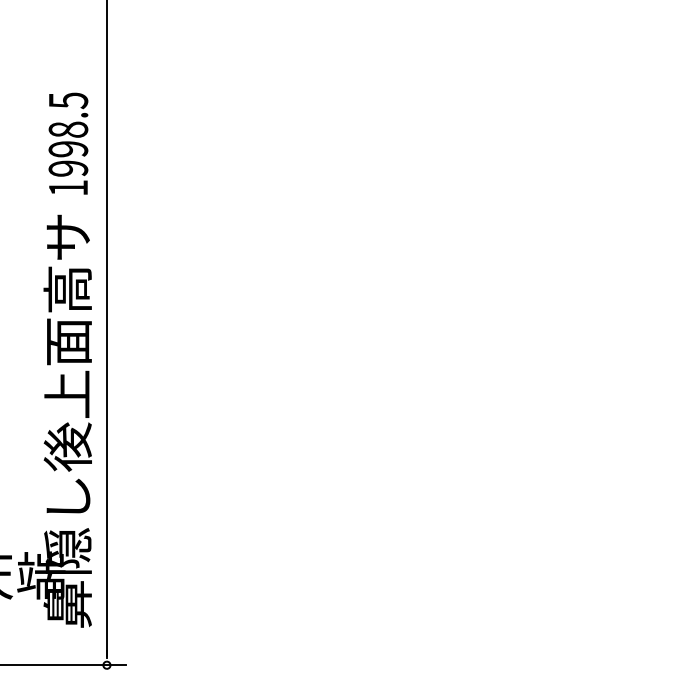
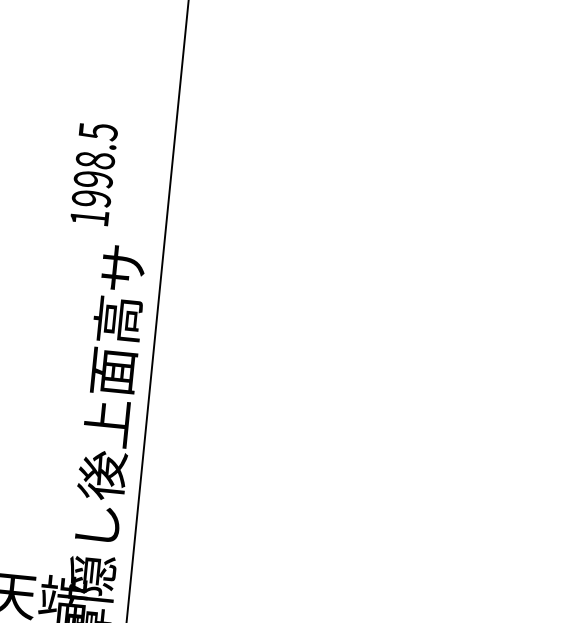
text: (68, 143) -> (94, 173), moved

